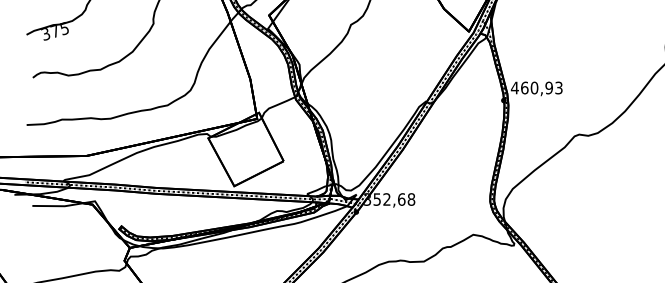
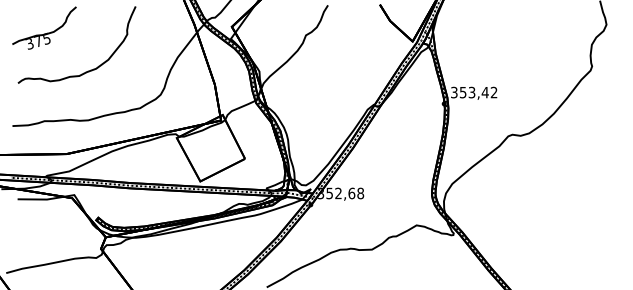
text: (536, 87) -> (473, 92), 460,93 -> 353,42

